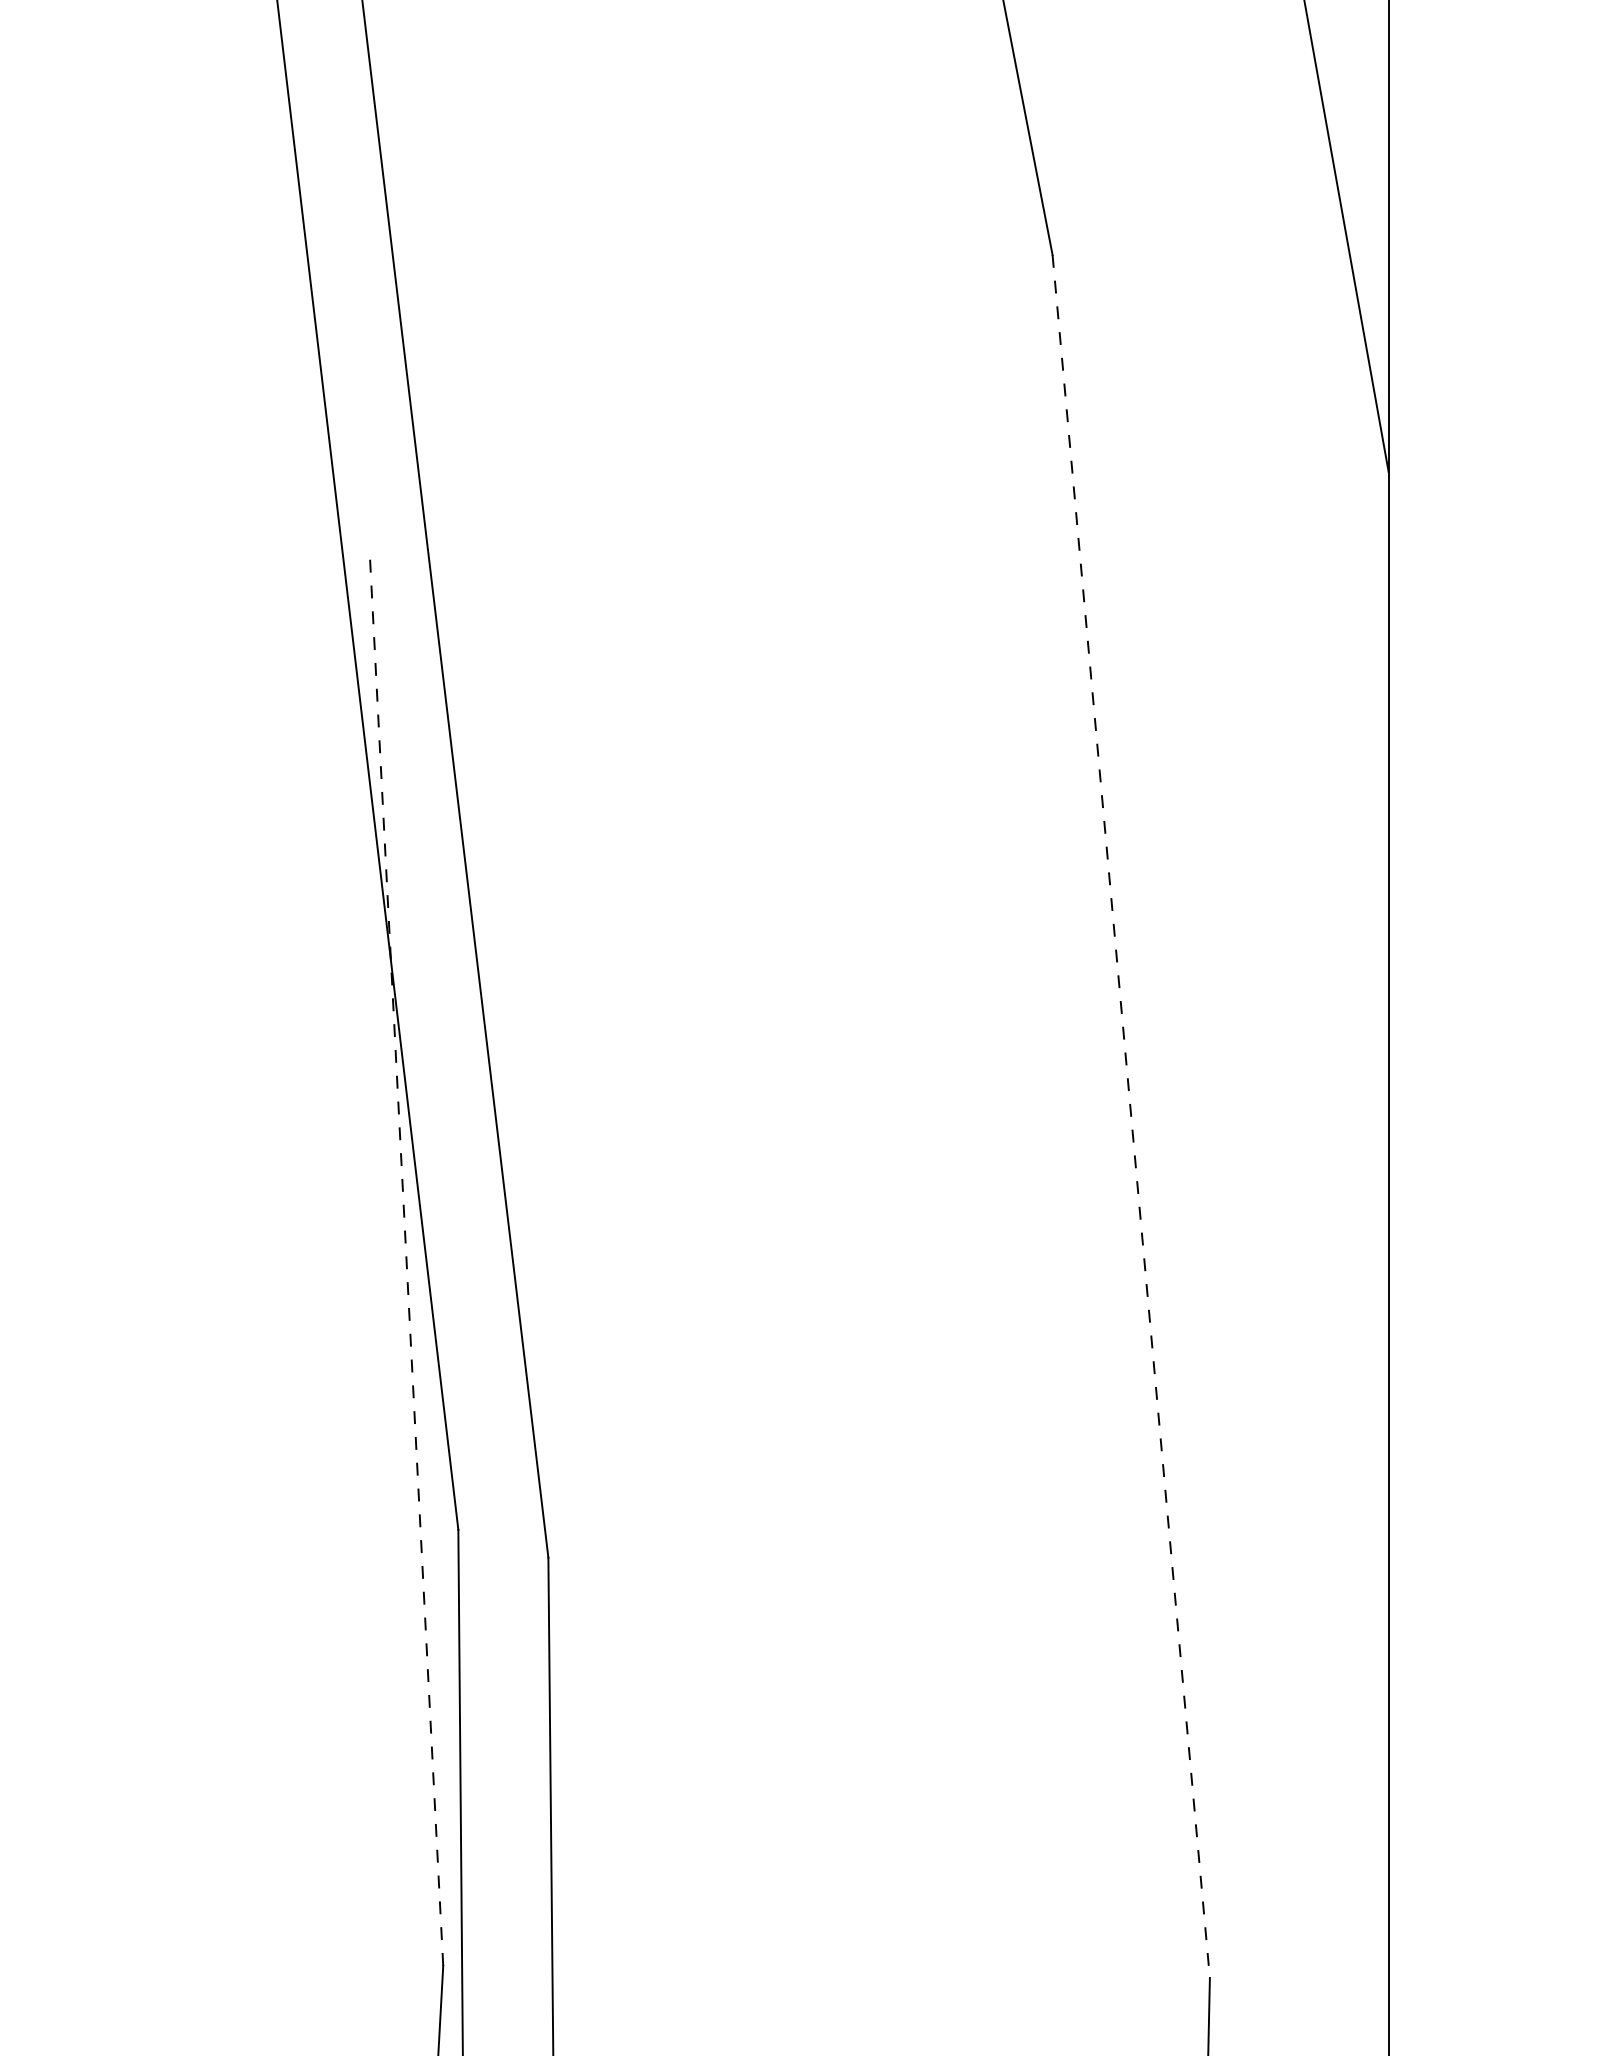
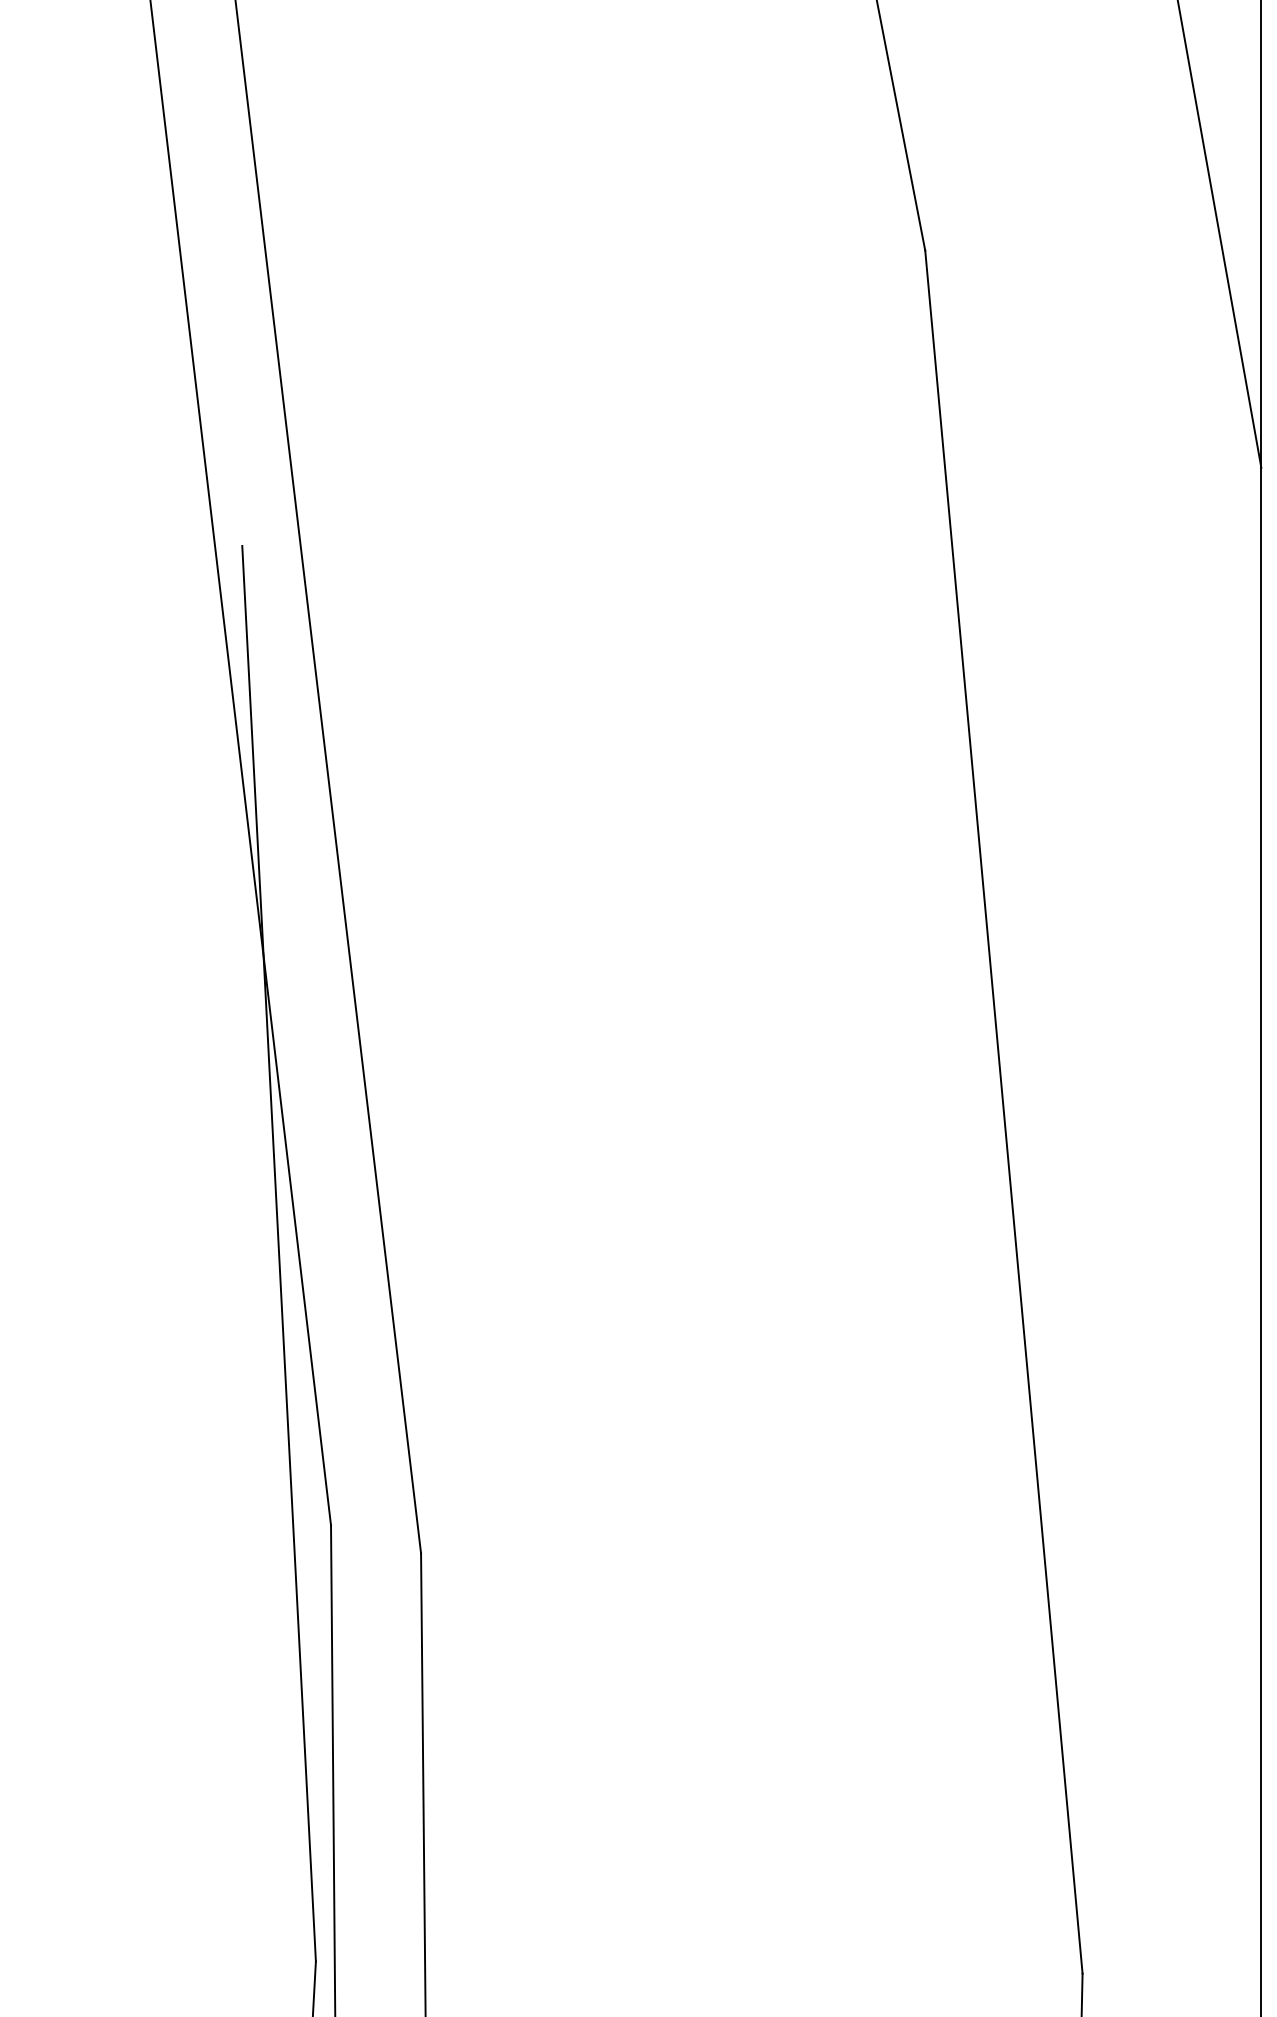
line: (1131, 1116) -> (1004, 1112), dashed -> solid
line: (406, 1258) -> (279, 1254), dashed -> solid

